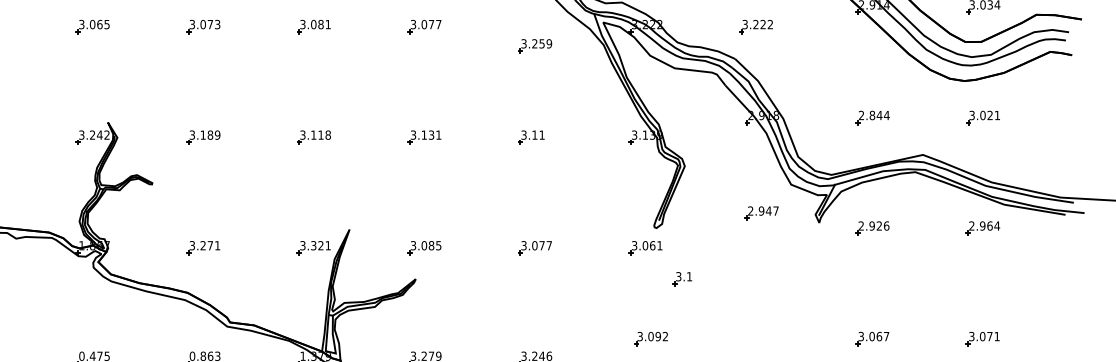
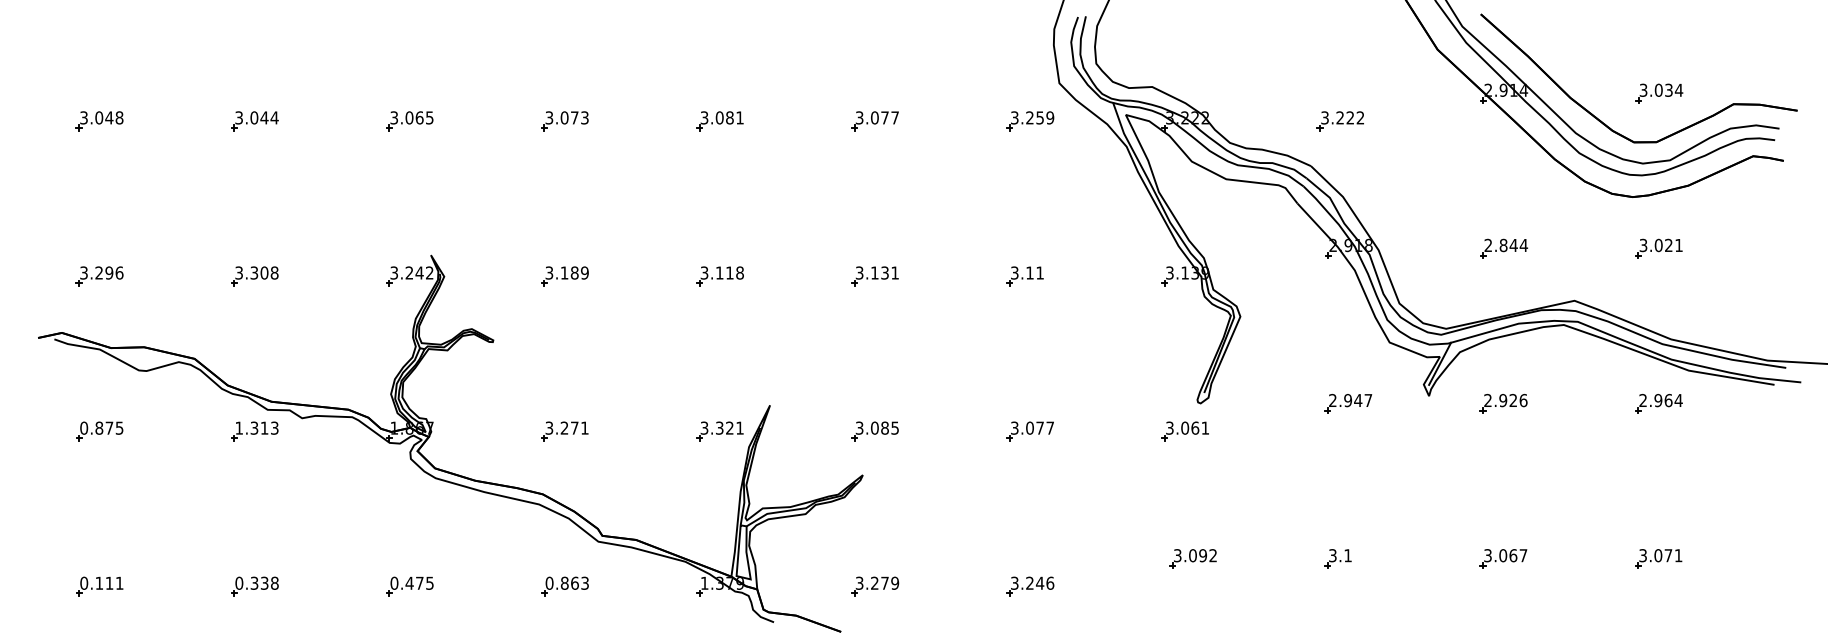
part: (535, 46) -> (1030, 121), moved
part: (761, 213) -> (1348, 403), moved
part: (682, 278) -> (1337, 558), moved

